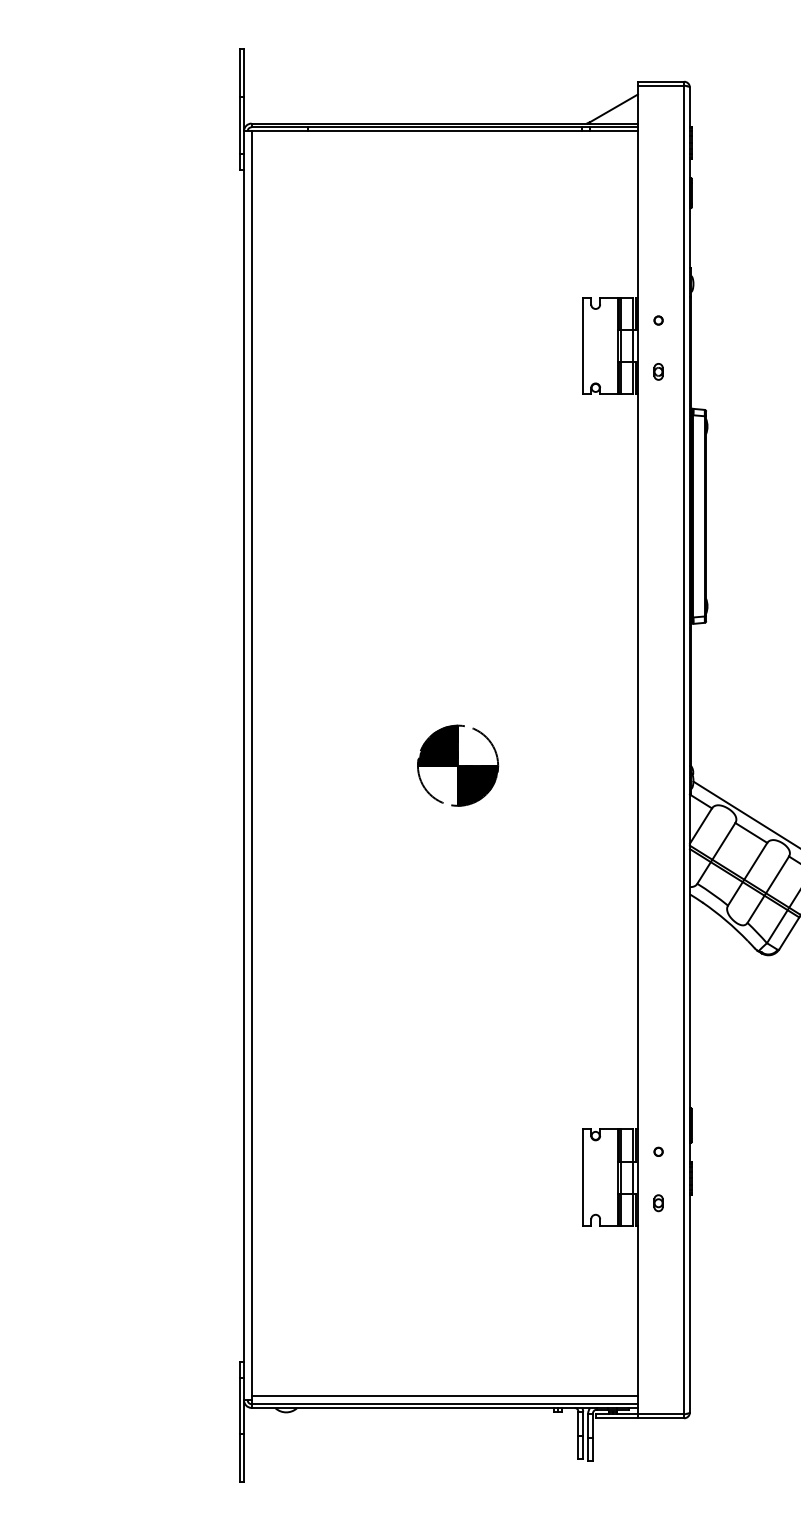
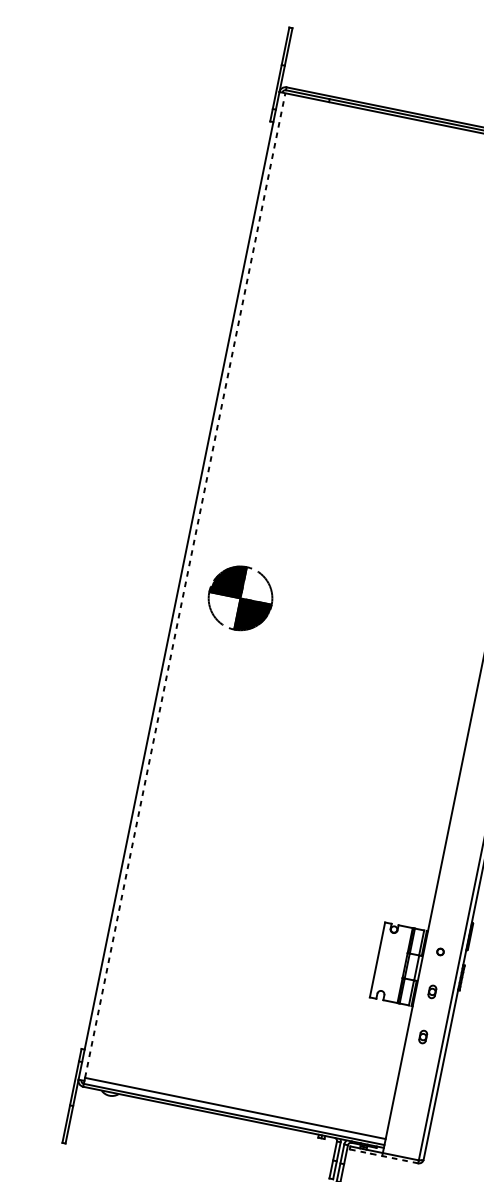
line: (251, 763) -> (185, 585), solid -> dashed
part: (458, 765) -> (240, 598), moved
part: (658, 1261) -> (423, 1037), added
line: (640, 1418) -> (384, 1156), solid -> dashed

